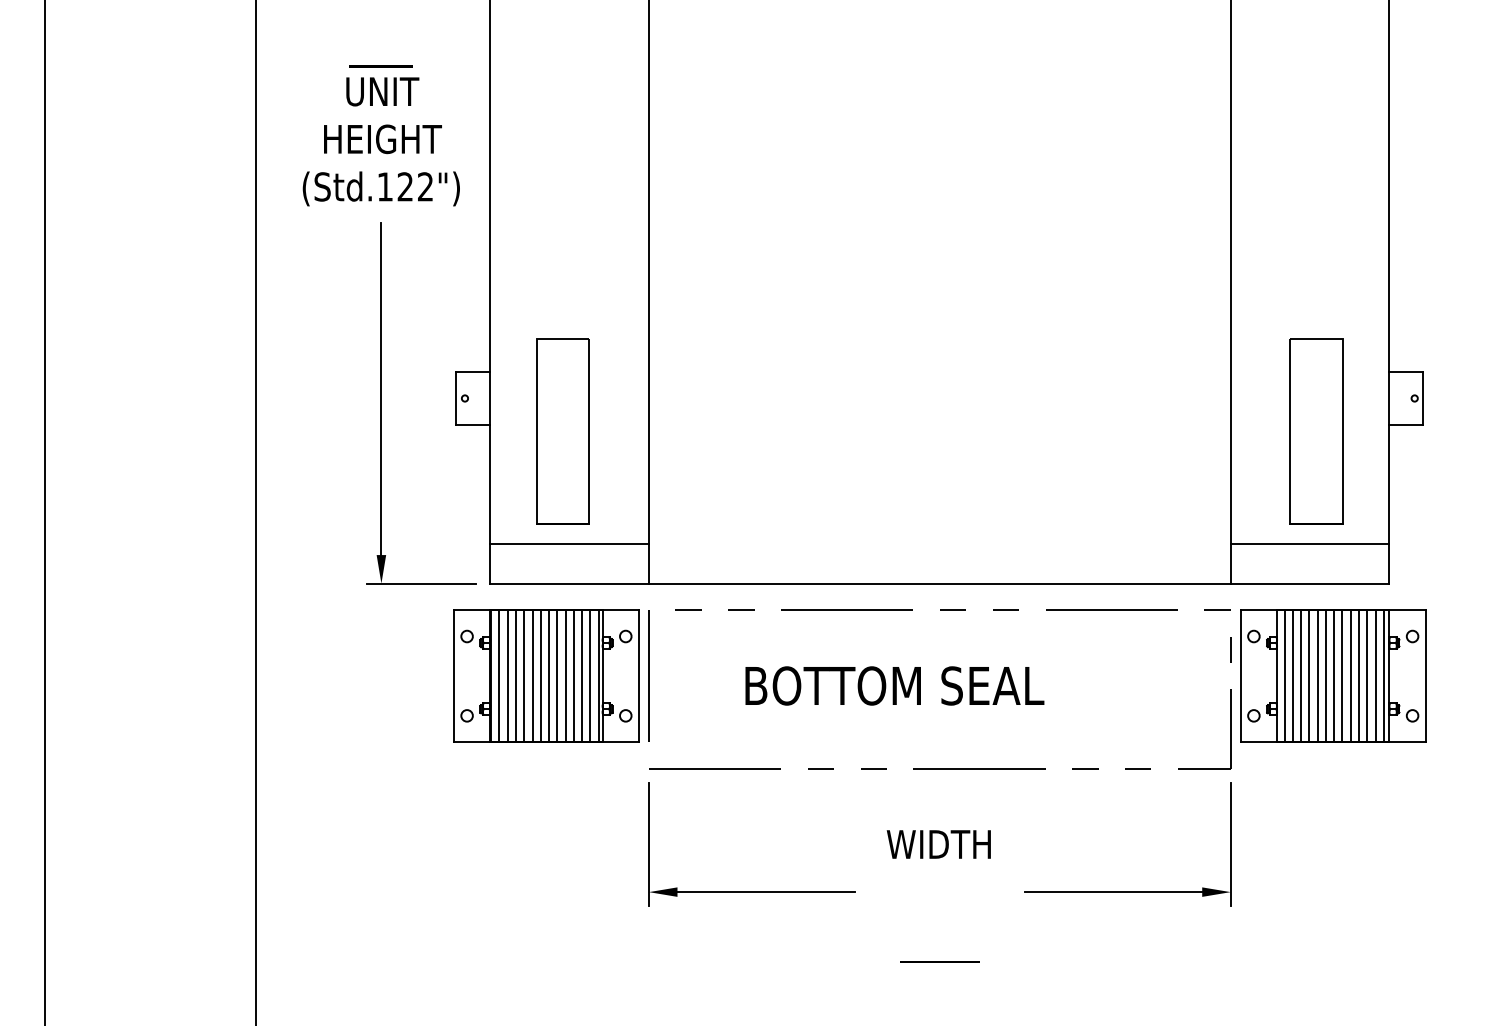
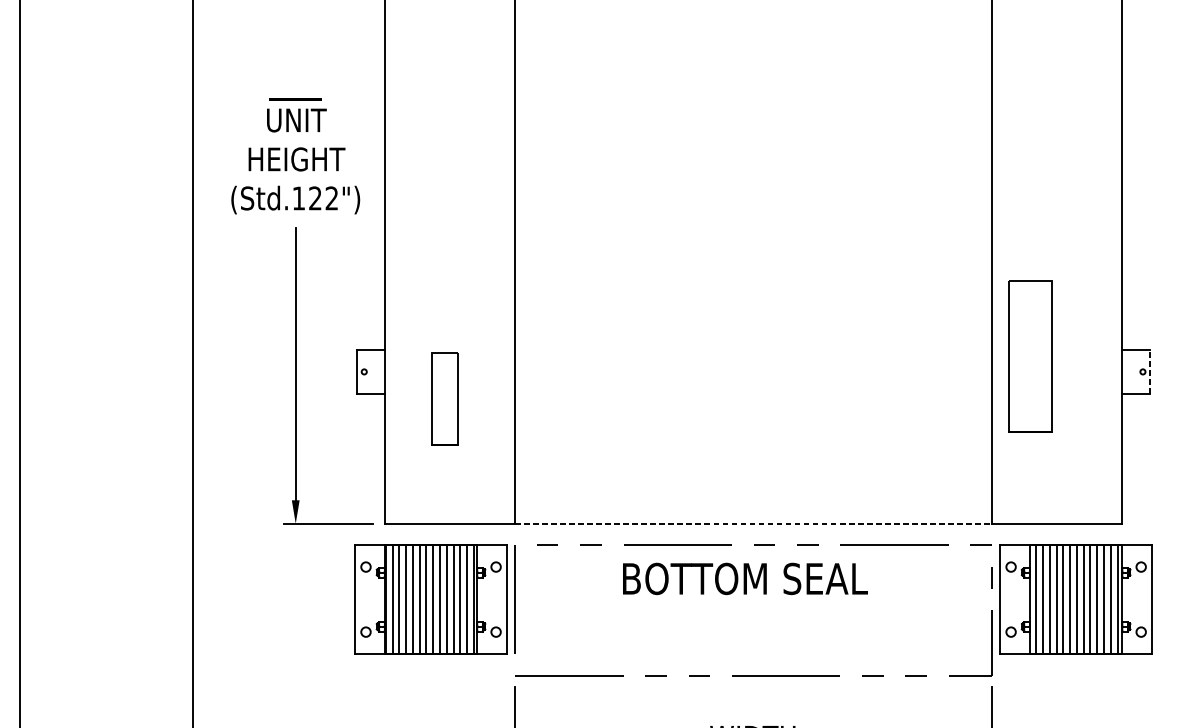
line: (1423, 398) -> (1150, 371), solid -> dashed
part: (562, 431) -> (444, 398), size x0.6
part: (1316, 431) -> (1030, 356), moved
line: (569, 543) -> (449, 490), removed
line: (1309, 543) -> (1056, 490), removed
line: (939, 583) -> (753, 523), solid -> dashed
text: (894, 685) -> (745, 578), moved

